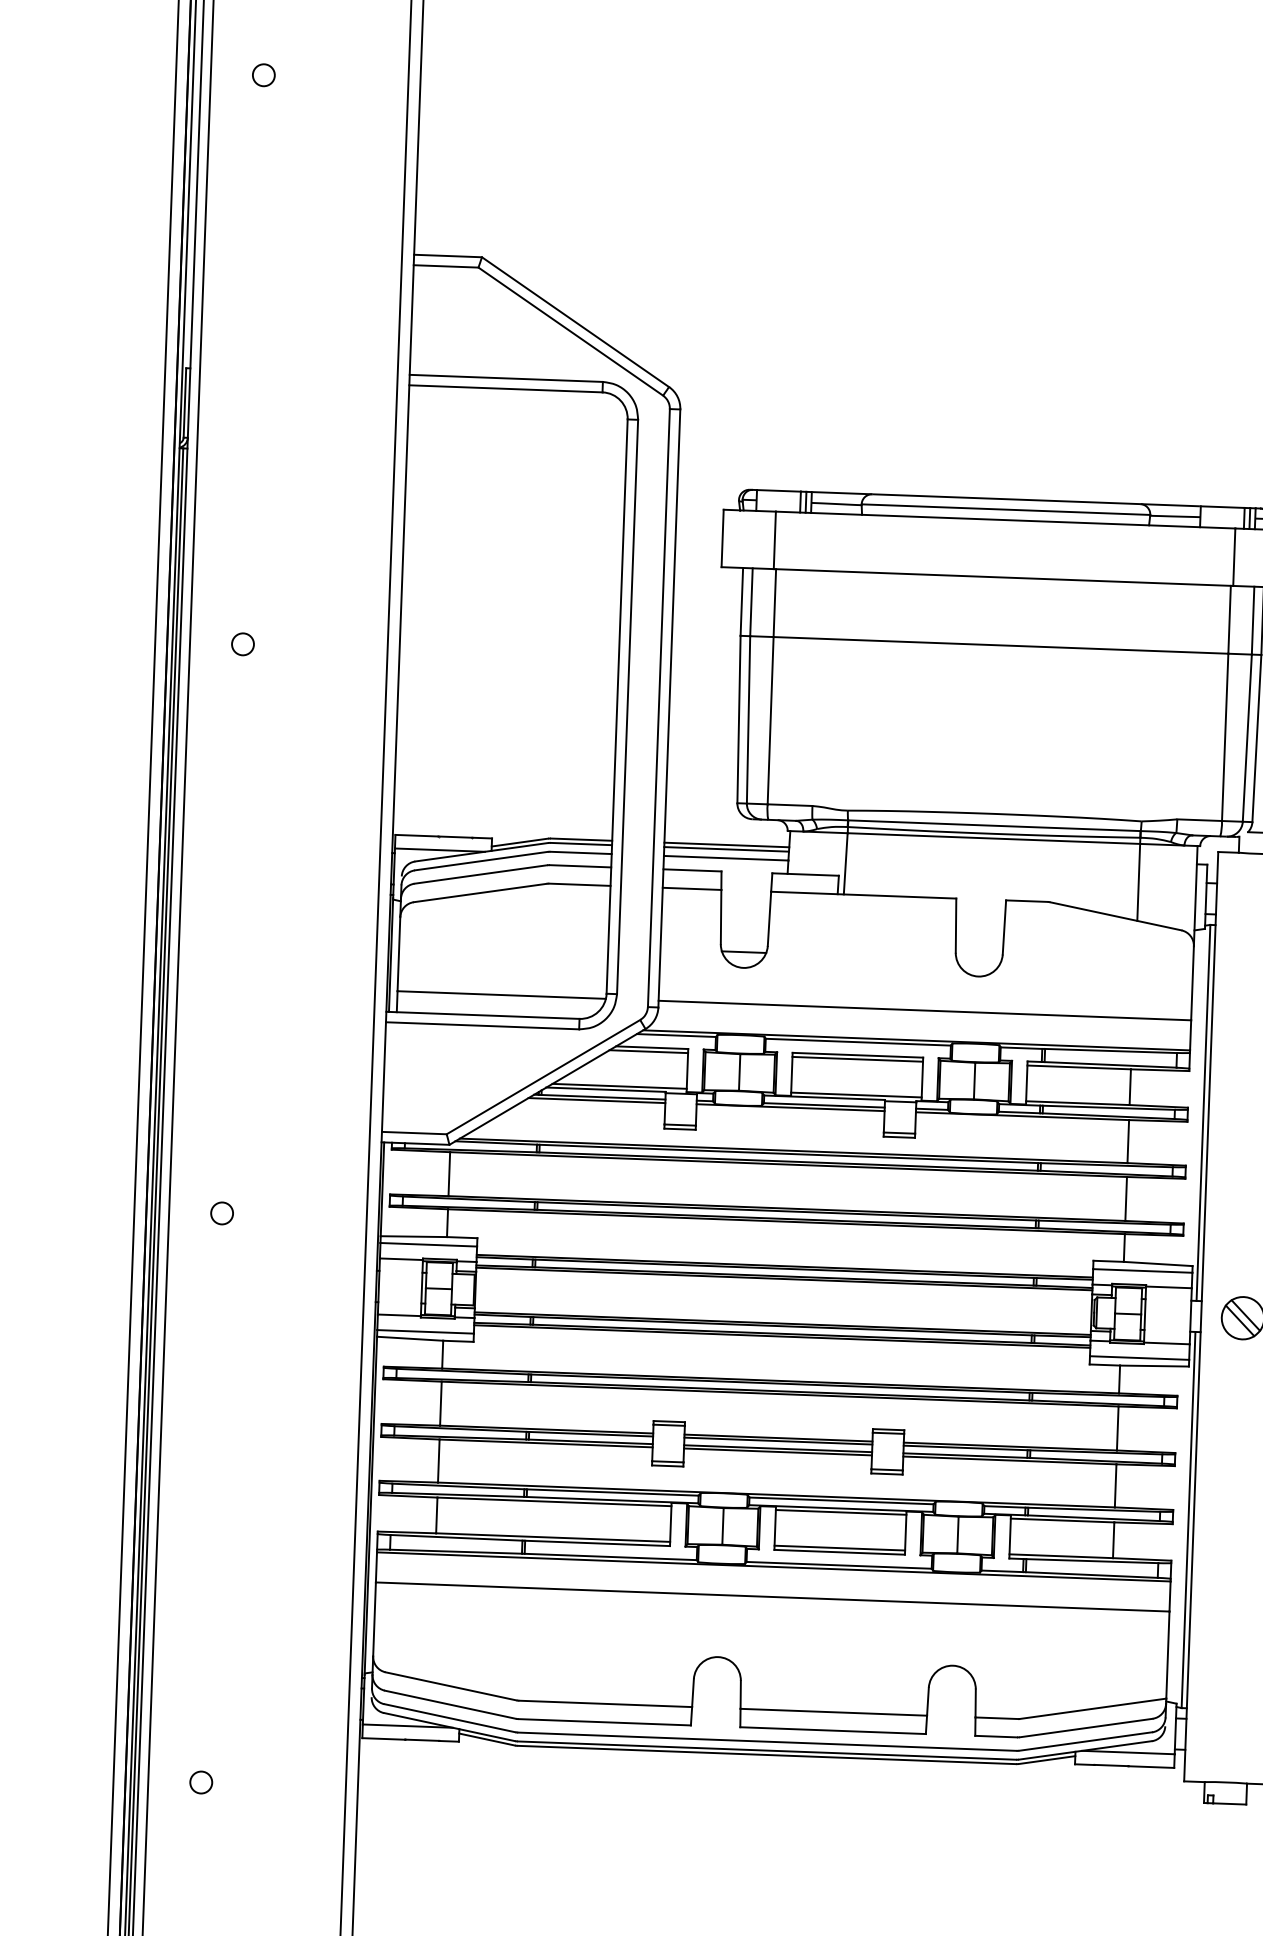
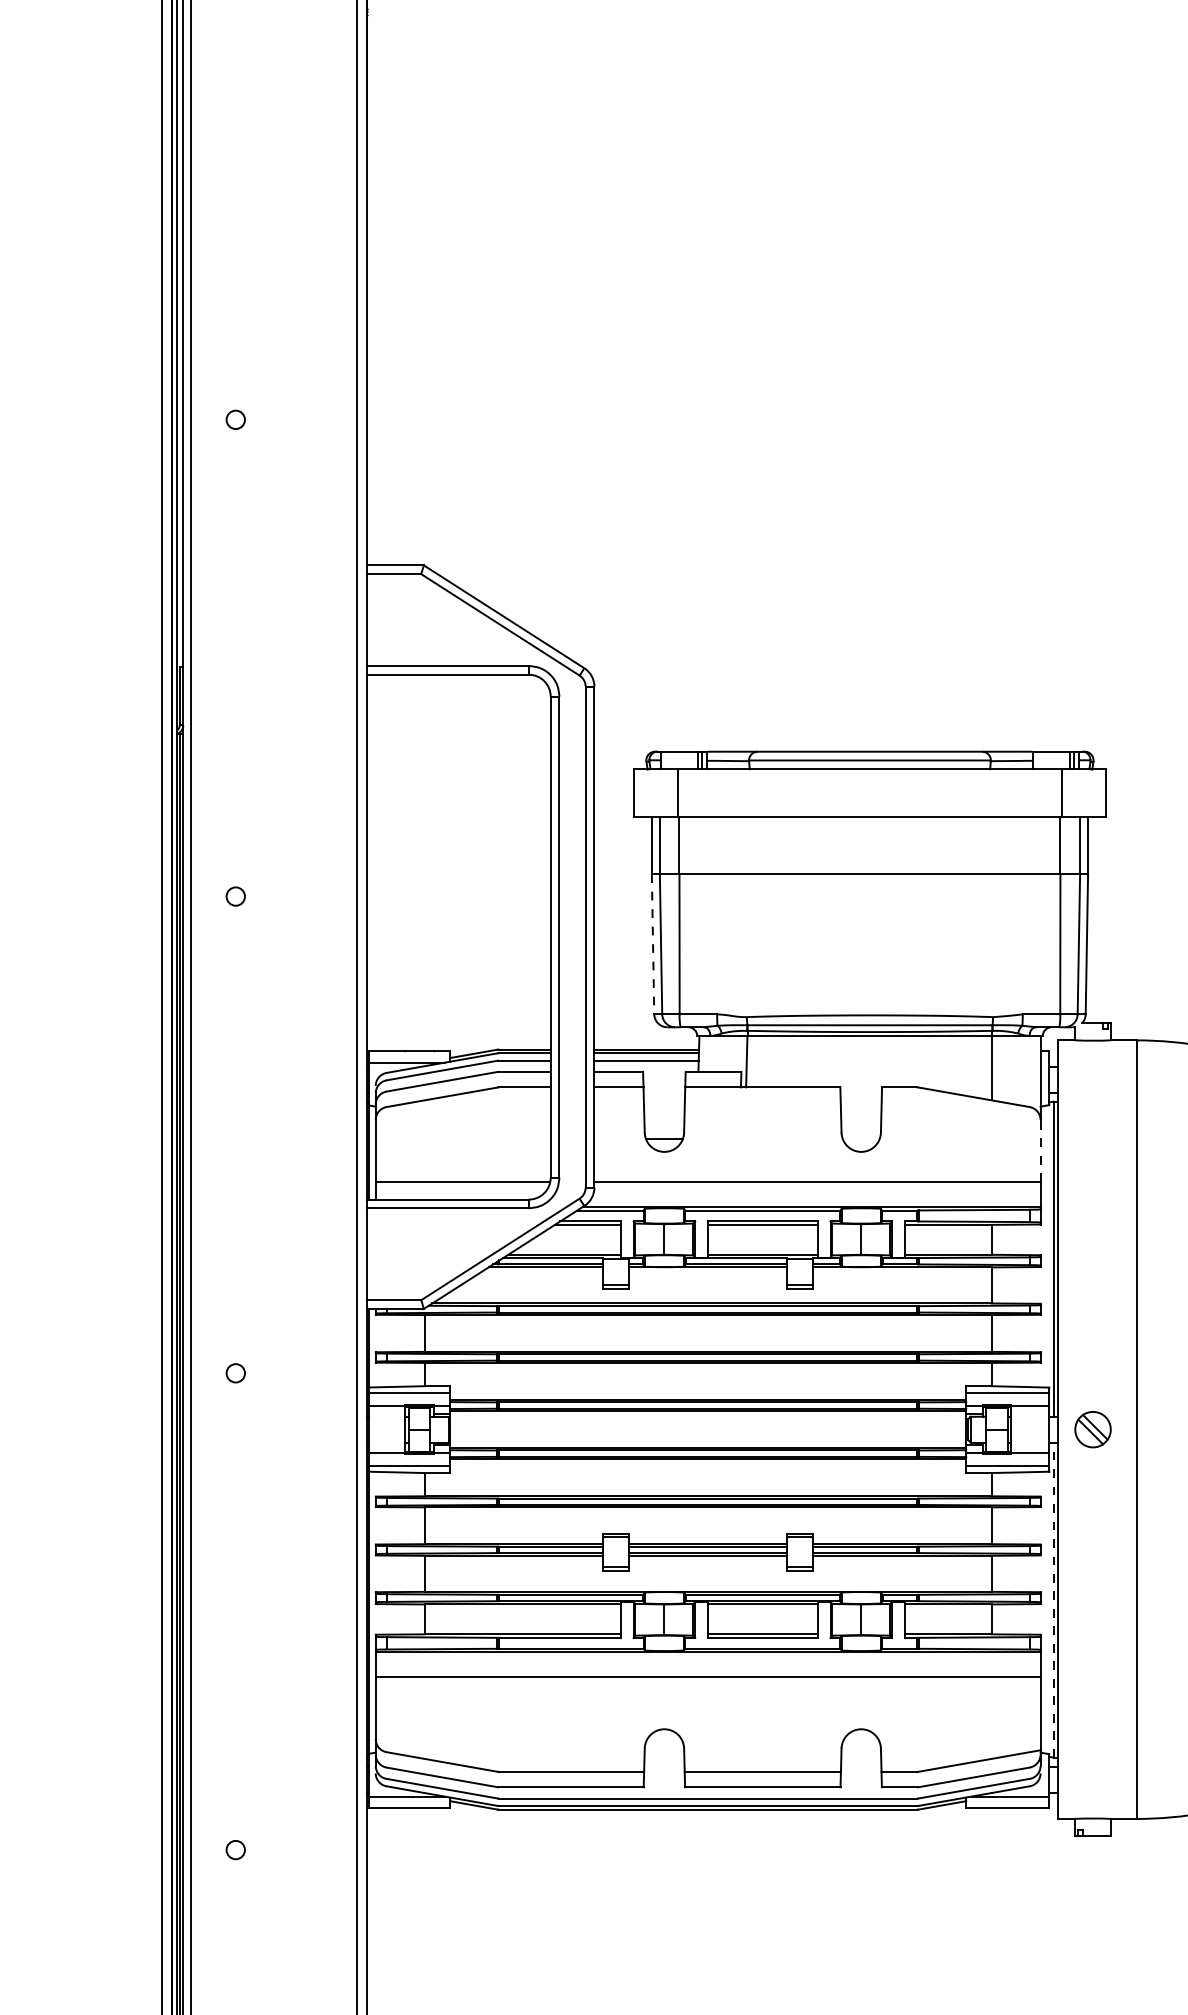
line: (739, 719) -> (653, 944), solid -> dashed
line: (1192, 982) -> (1040, 1150), solid -> dashed
line: (1188, 1520) -> (1053, 1600), solid -> dashed

